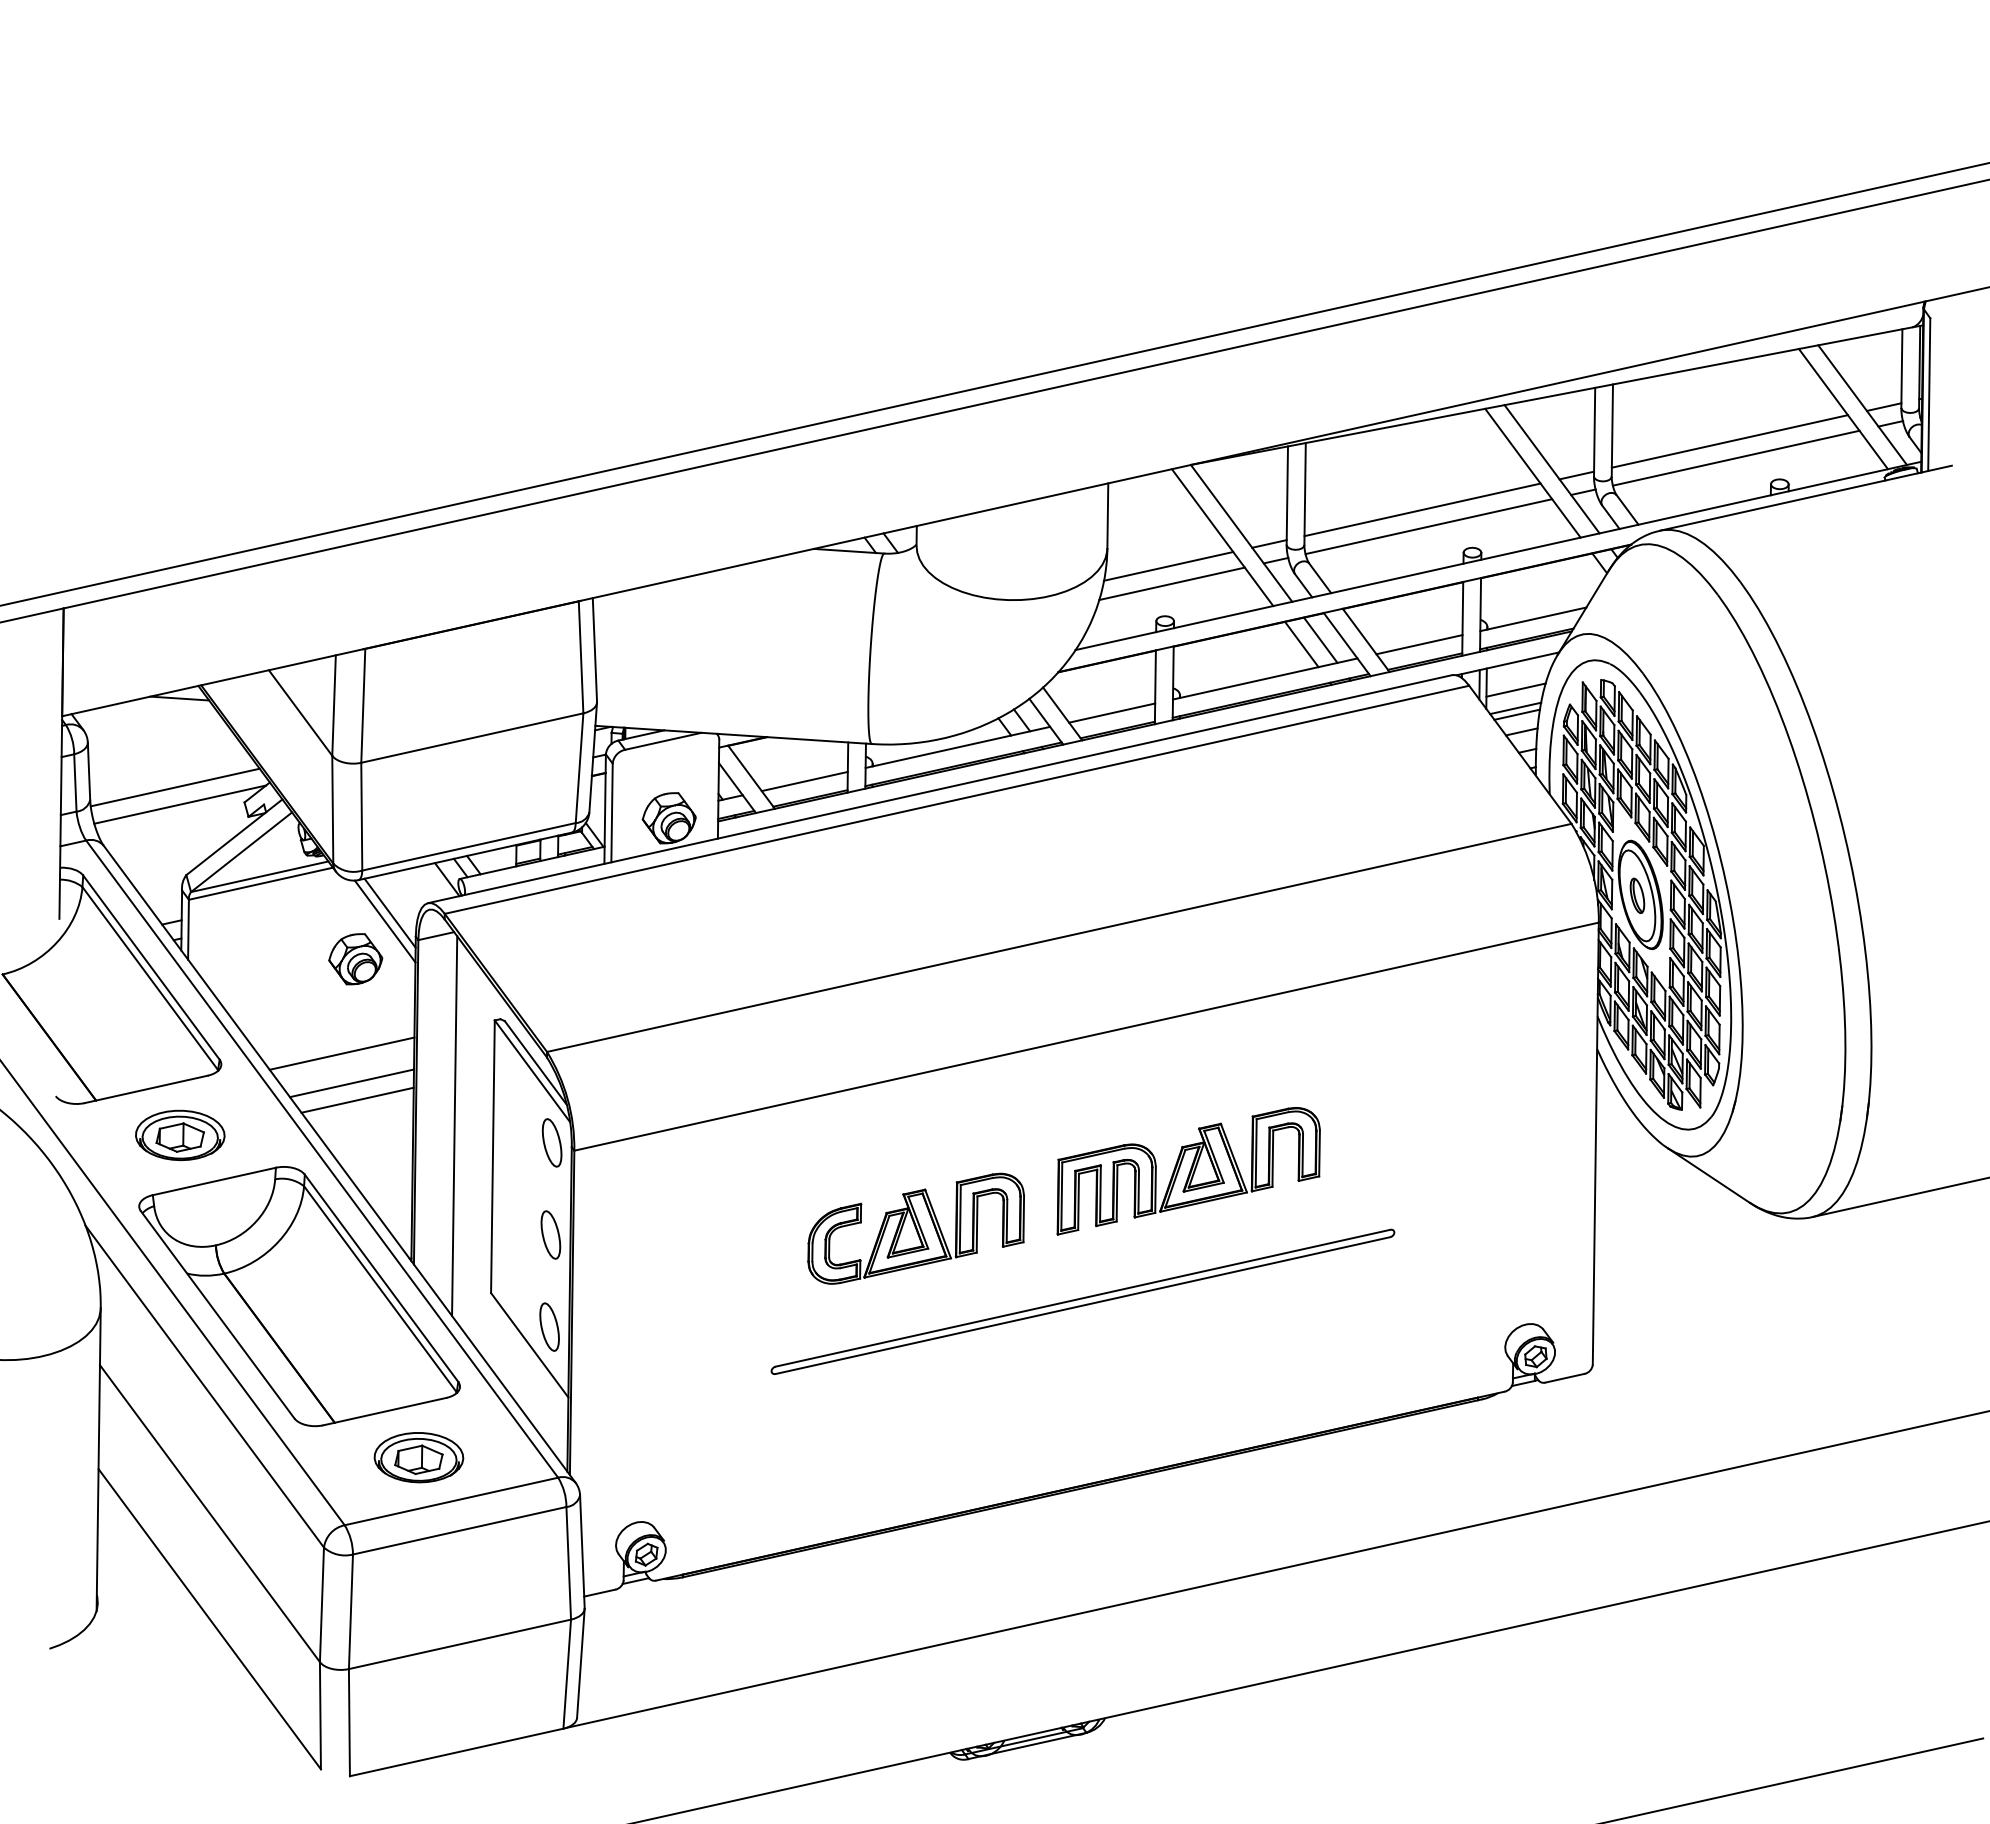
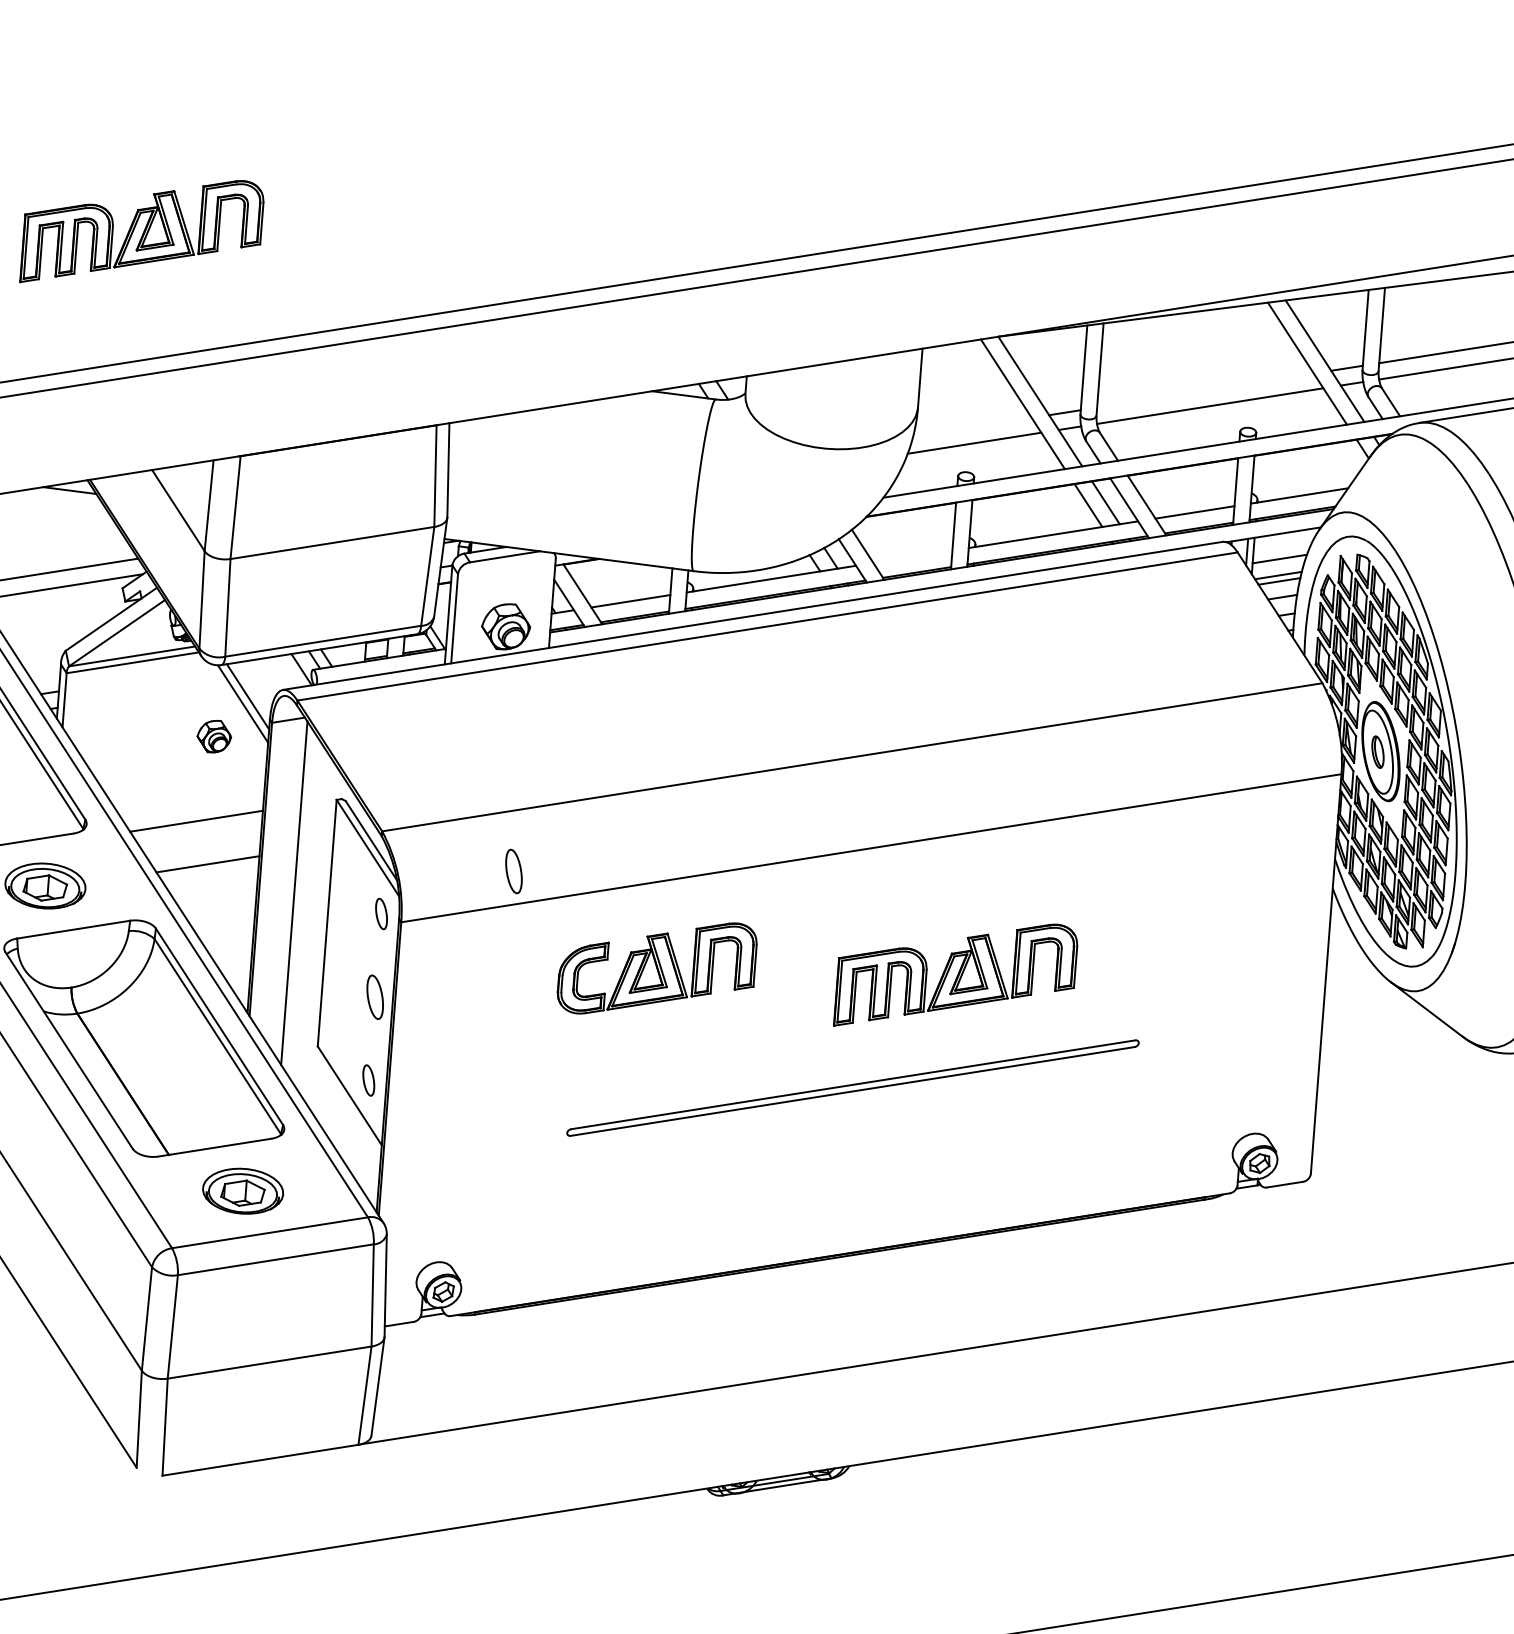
part: (241, 409) -> (142, 232), added
line: (1422, 509) -> (1205, 390), removed
line: (1168, 566) -> (972, 427), removed
line: (1112, 712) -> (913, 556), removed
part: (355, 959) -> (214, 736), size x0.7
line: (351, 1083) -> (203, 848), removed
part: (694, 1086) -> (513, 871), added
part: (551, 1142) -> (381, 913), size x0.7
part: (915, 1228) -> (656, 968), moved
part: (549, 1326) -> (368, 1080), size x0.7

